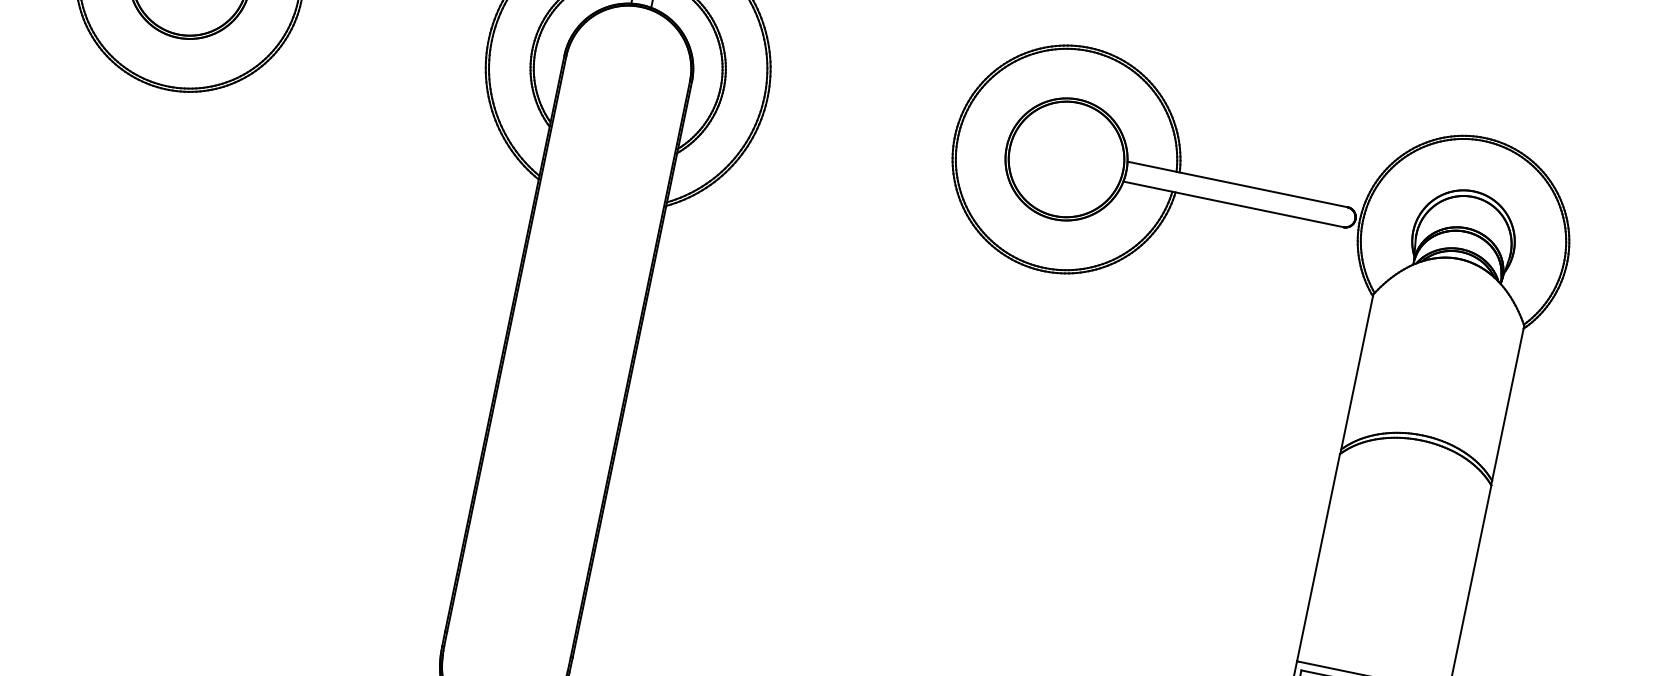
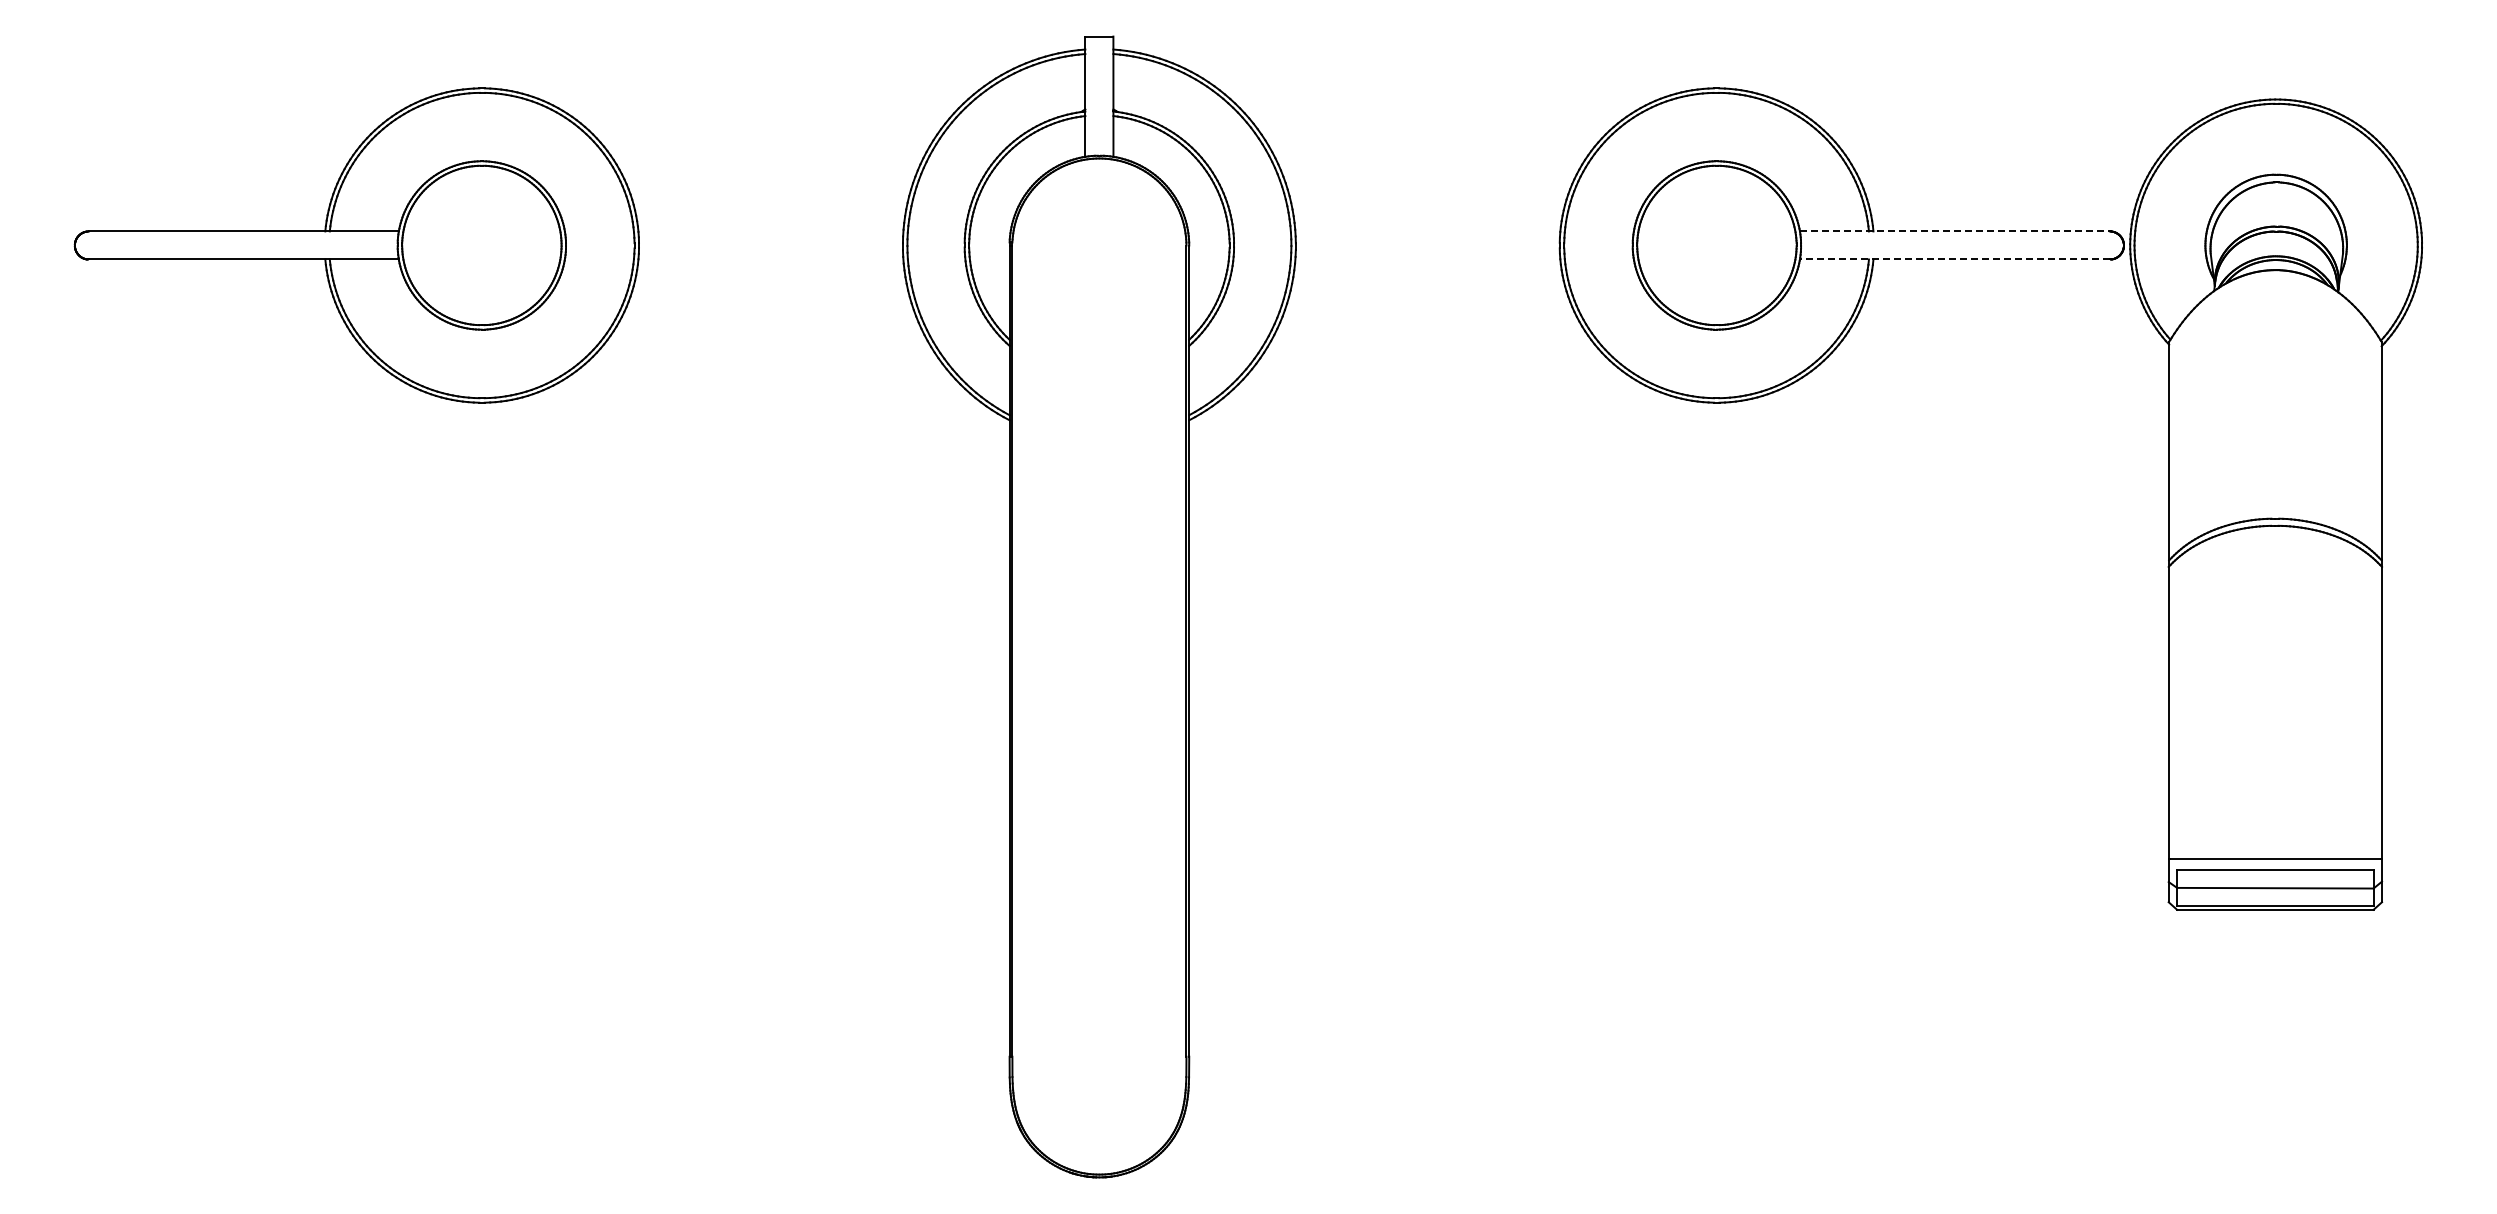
line: (1237, 184) -> (1954, 231), solid -> dashed
line: (1233, 204) -> (1954, 259), solid -> dashed

